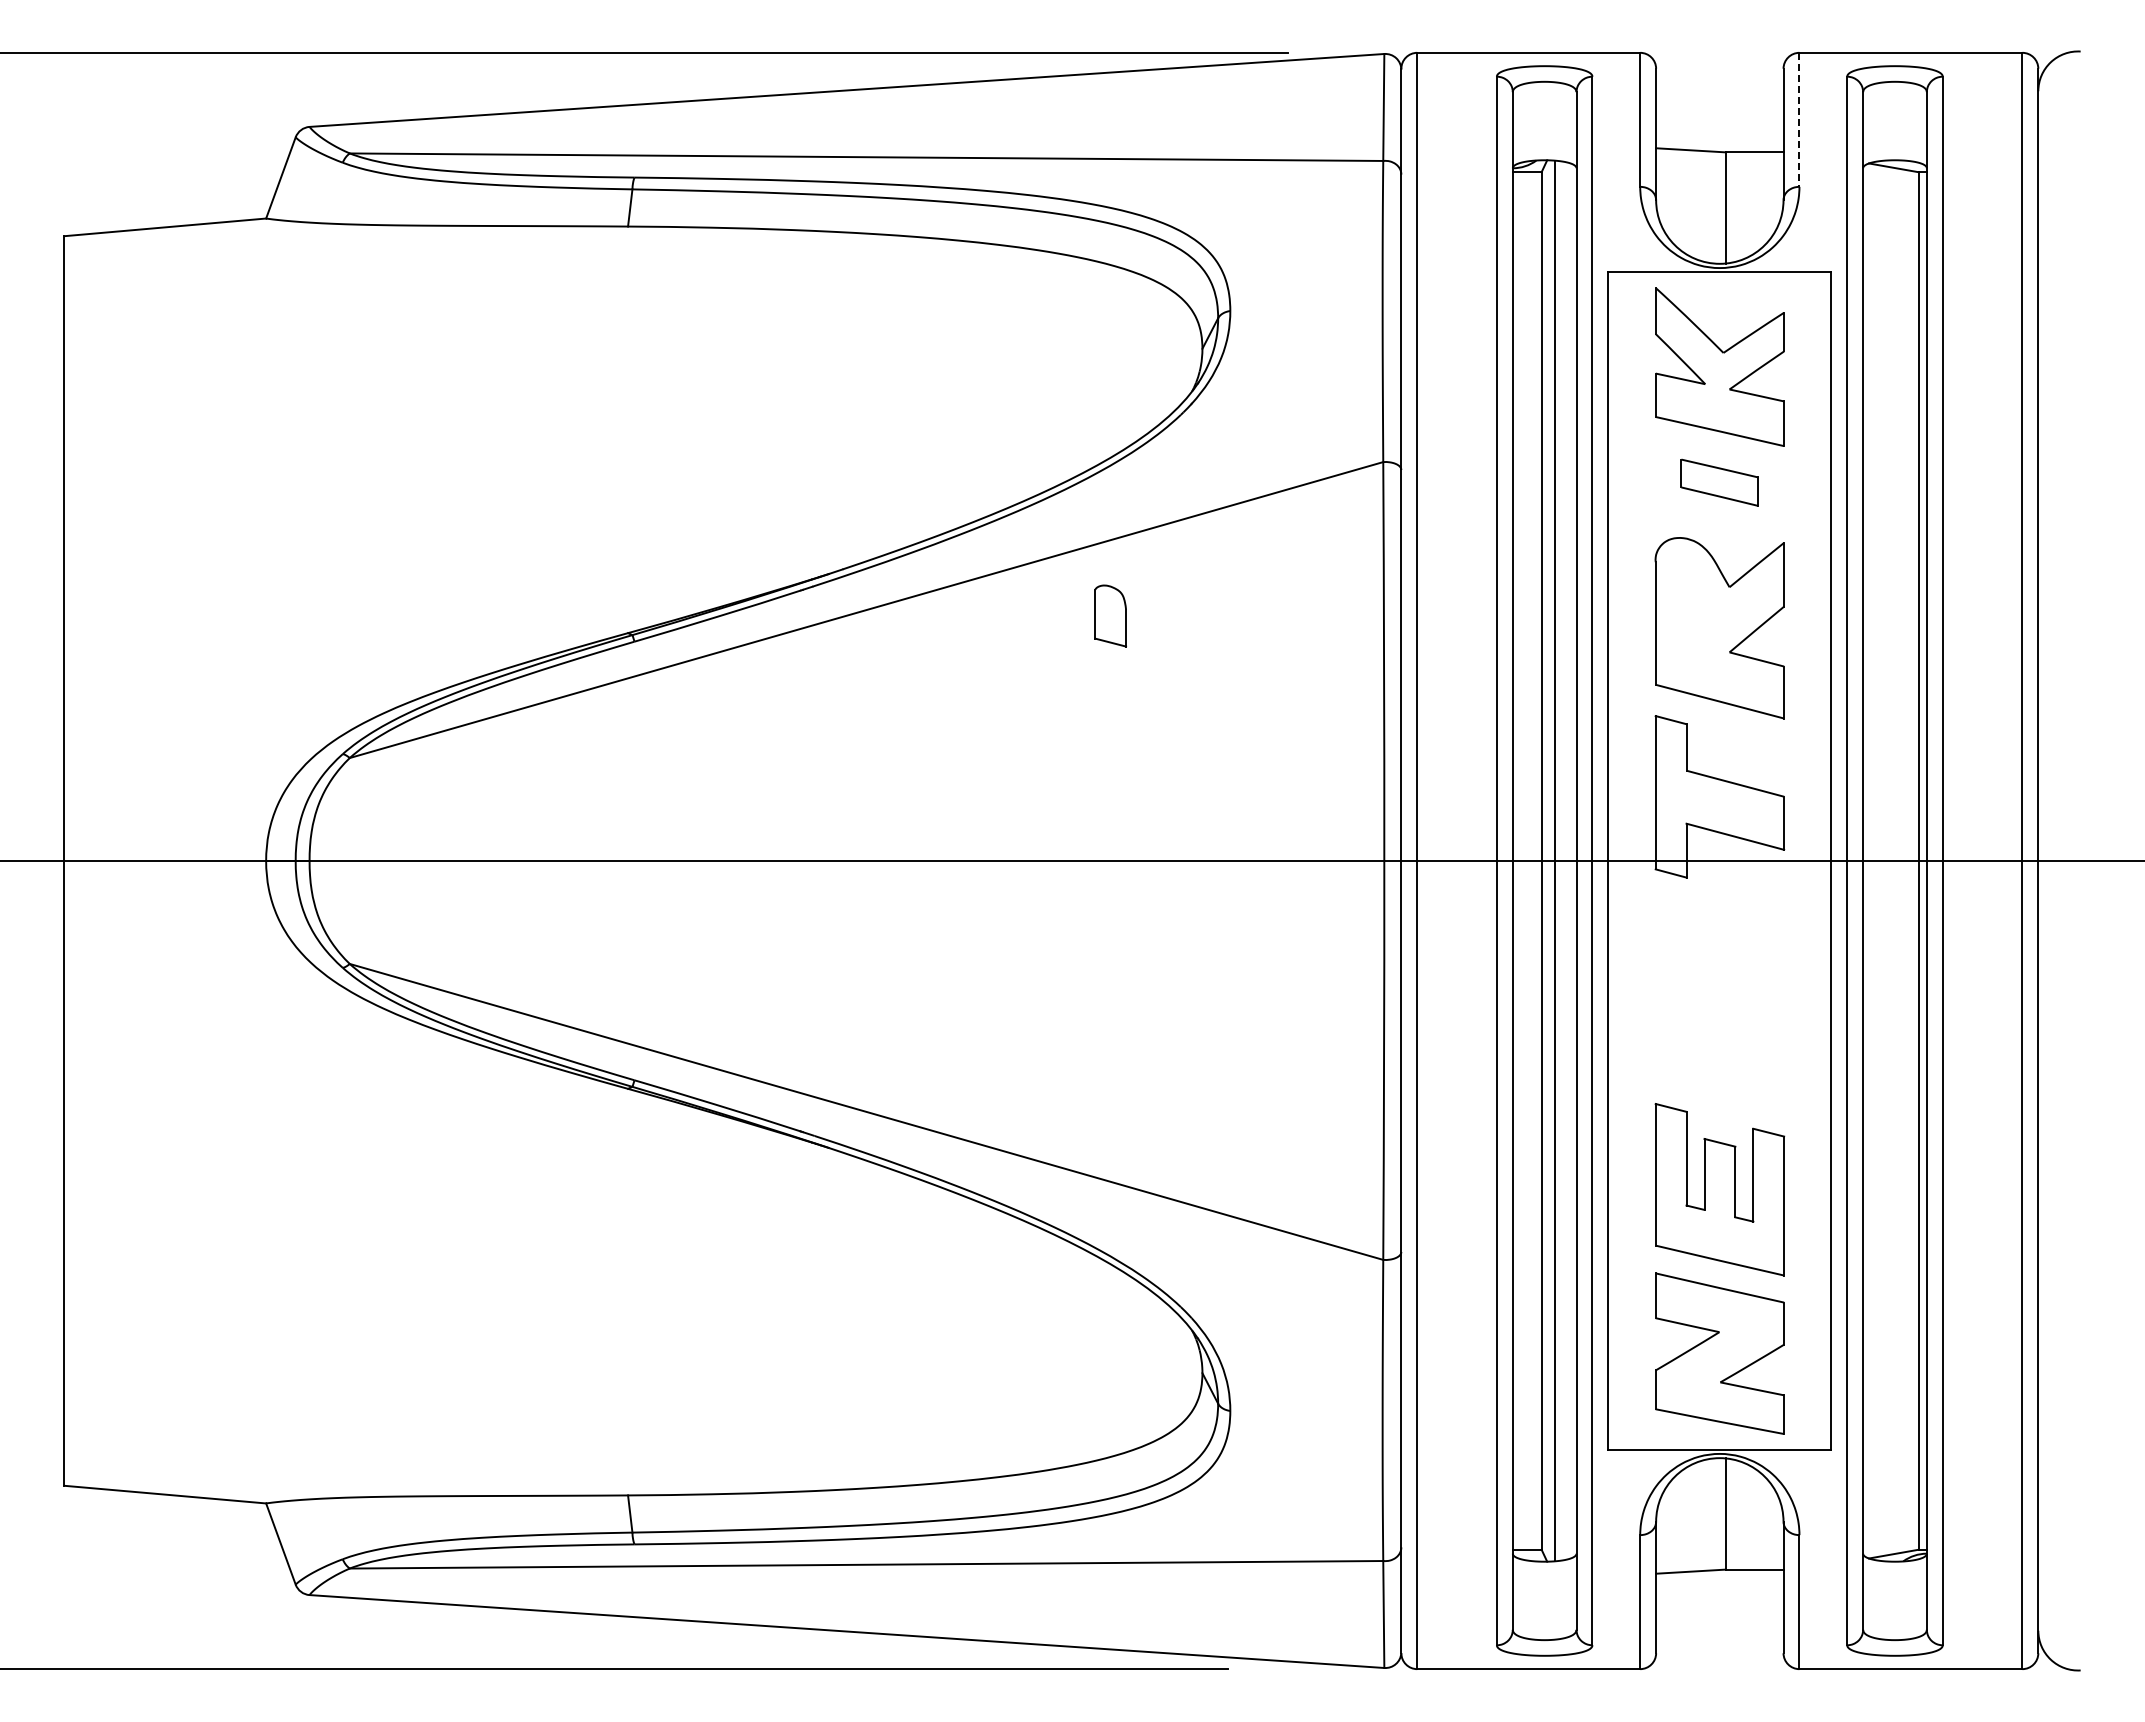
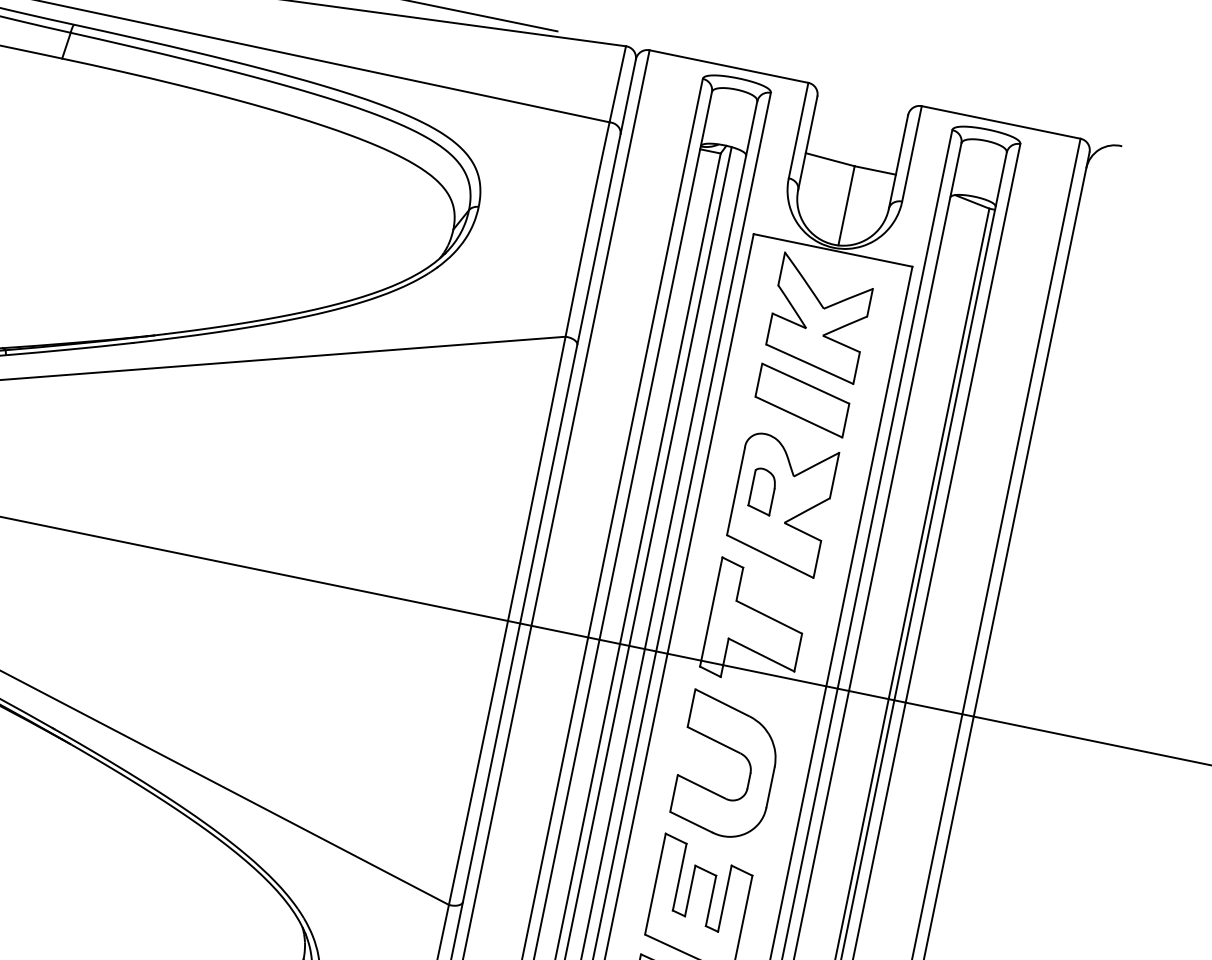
line: (1799, 120) -> (911, 154), dashed -> solid
part: (1719, 482) -> (802, 400), size x1.67
part: (1110, 615) -> (762, 491), moved
part: (1723, 973) -> (733, 750), added

